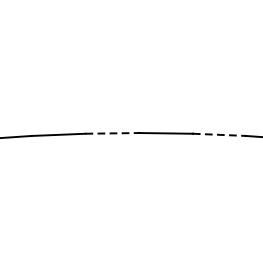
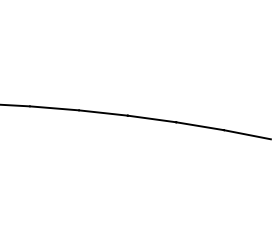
line: (112, 133) -> (103, 113), dashed -> solid
line: (219, 135) -> (200, 126), dashed -> solid

